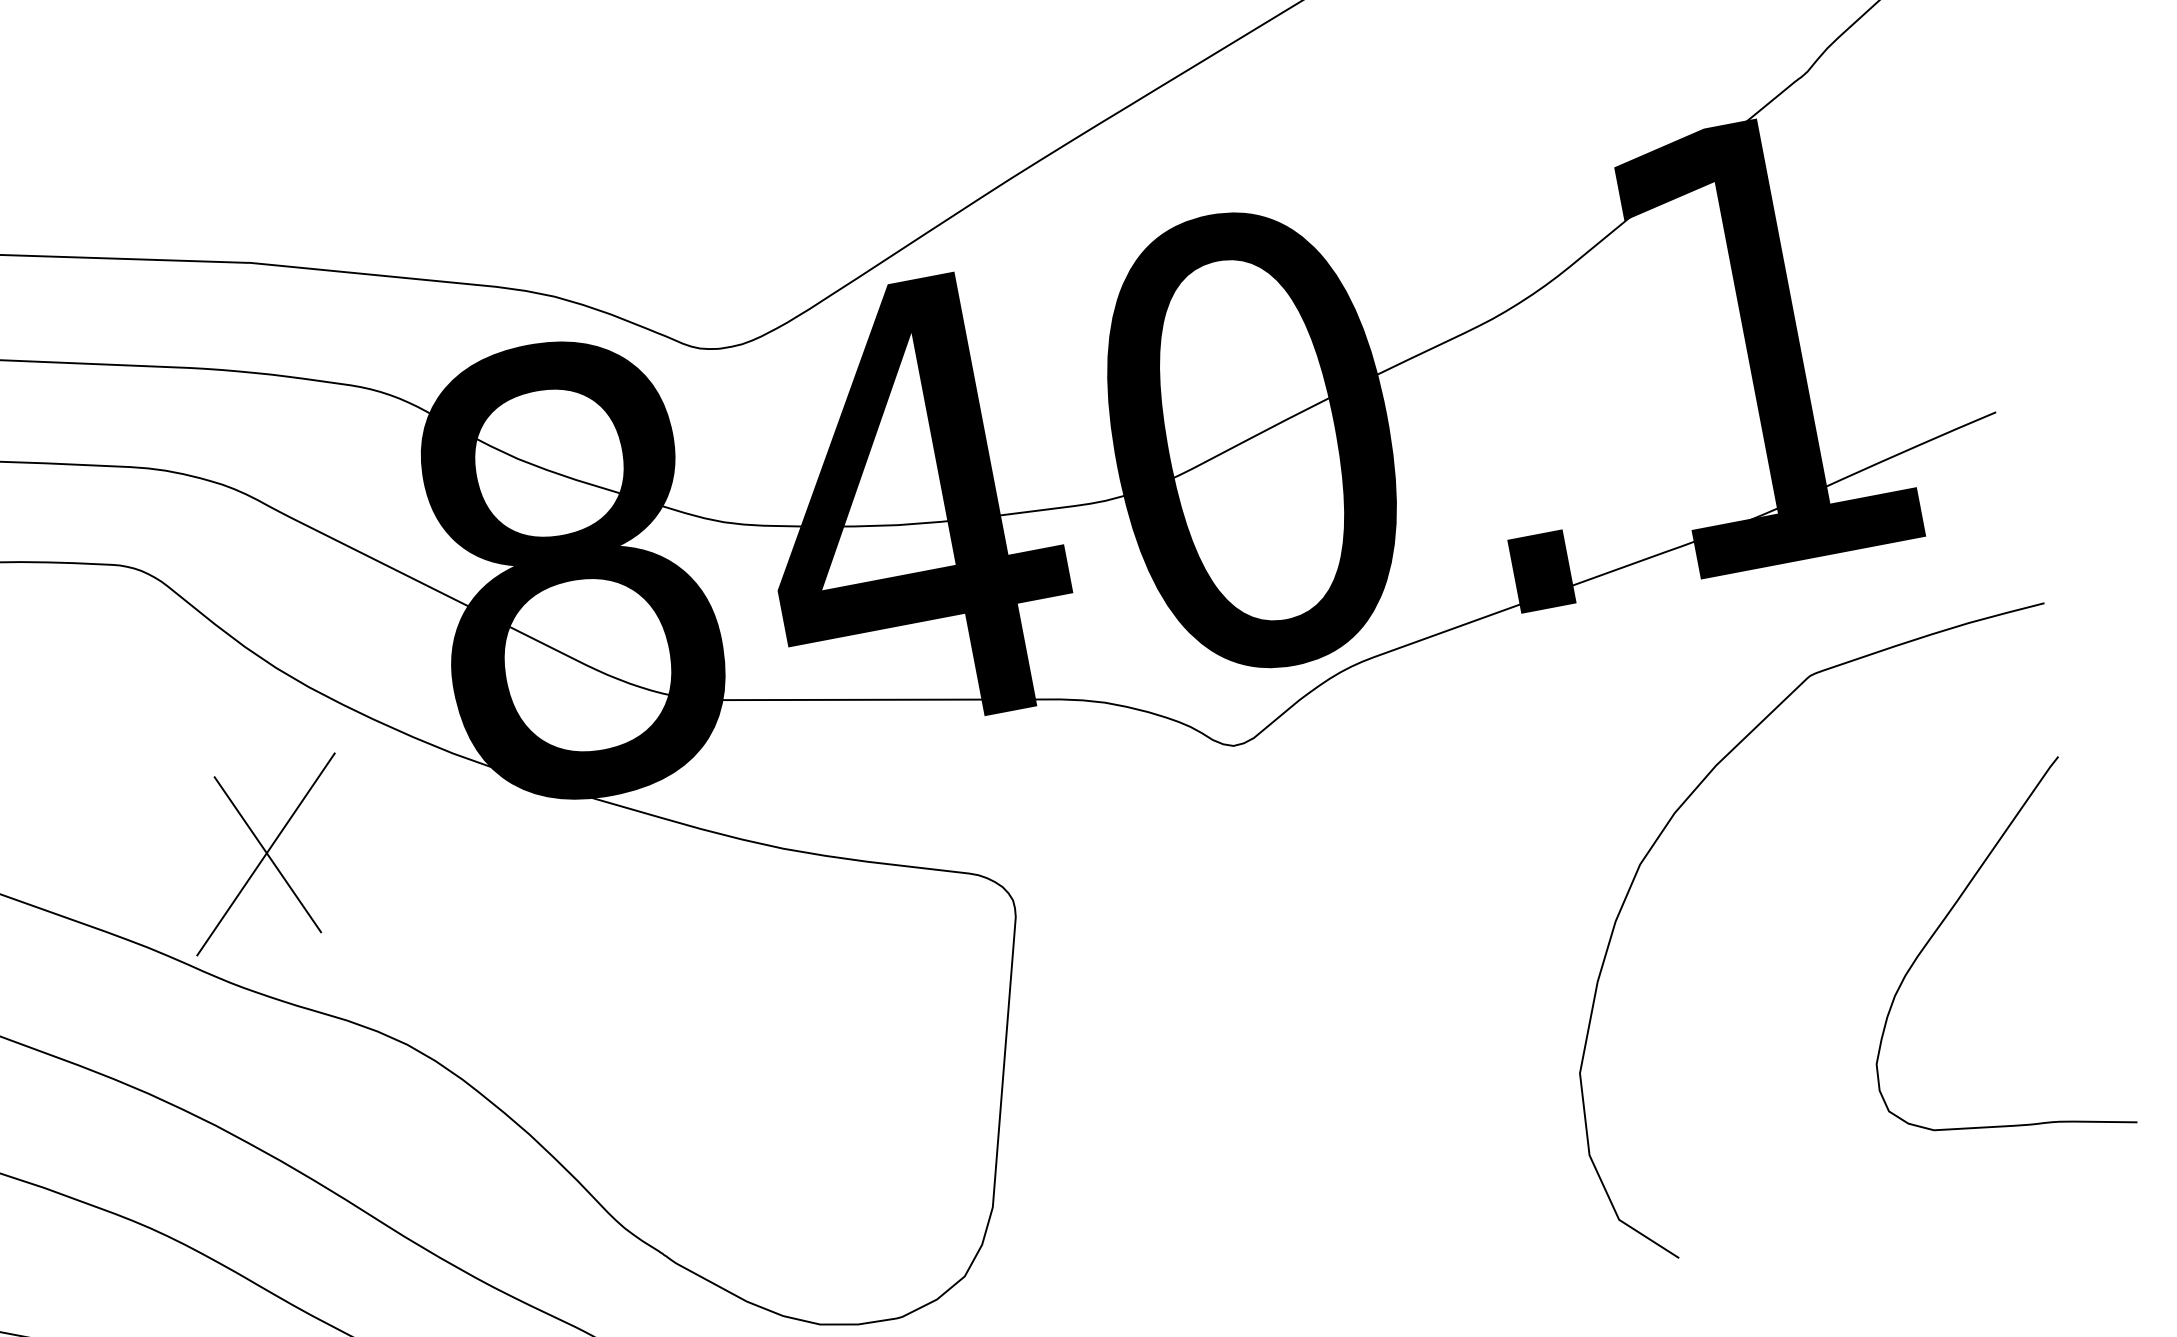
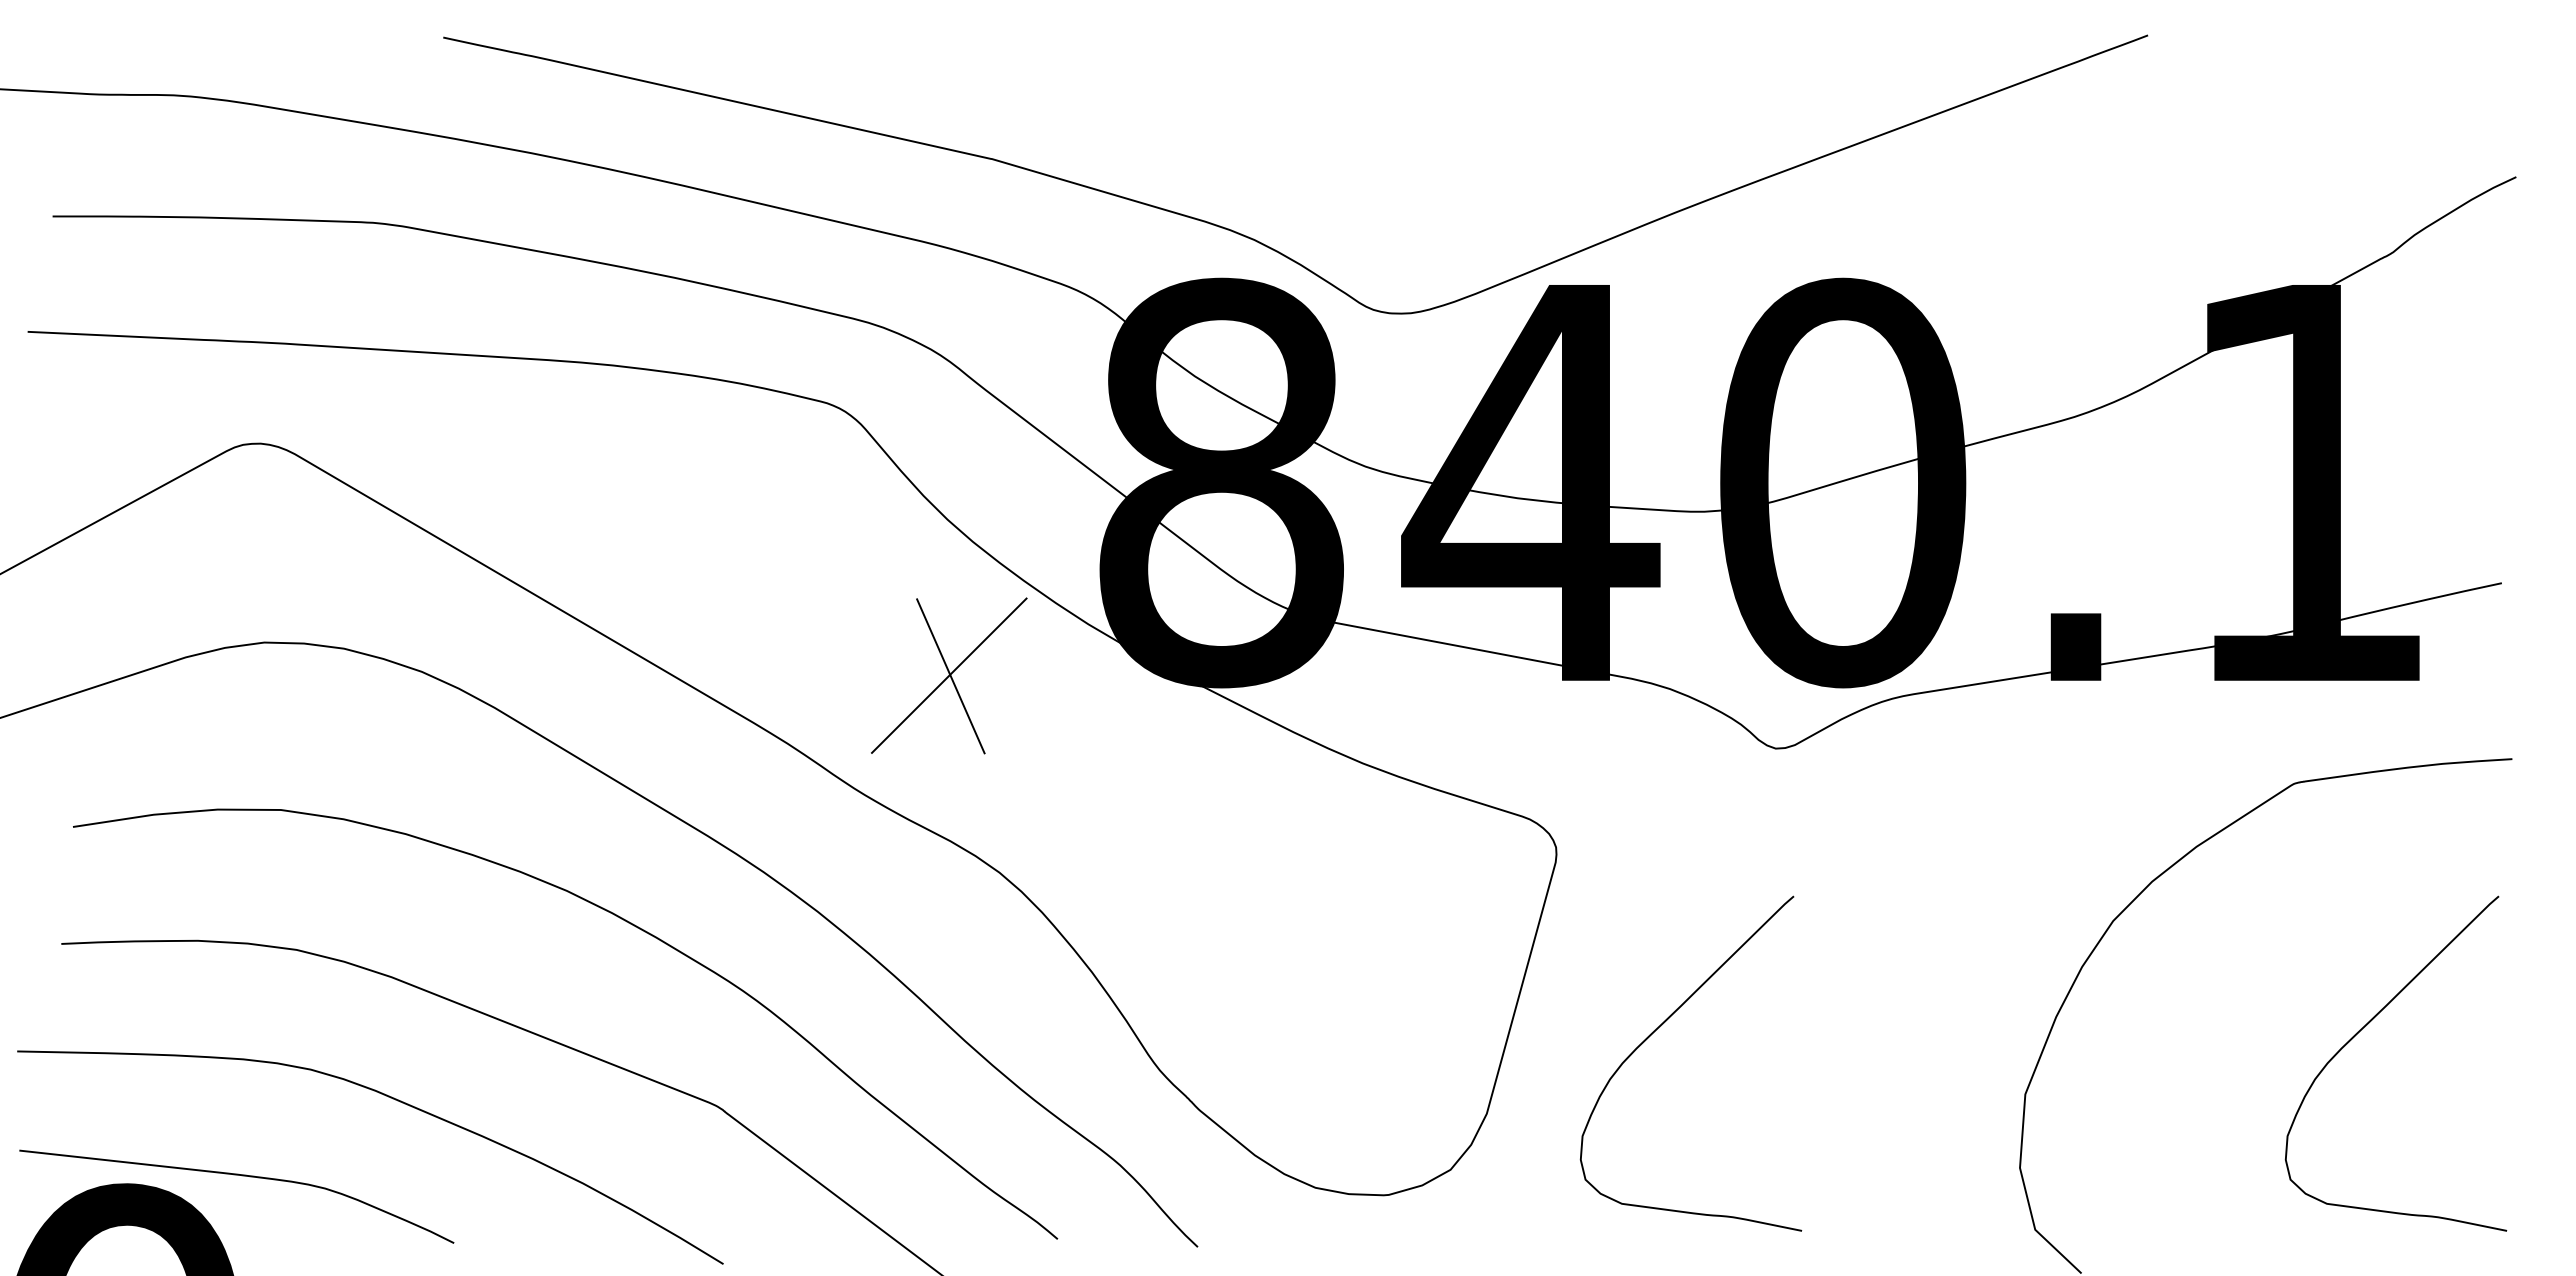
part: (266, 854) -> (949, 675), moved
curve: (1166, 1074) -> (1661, 1026), added

